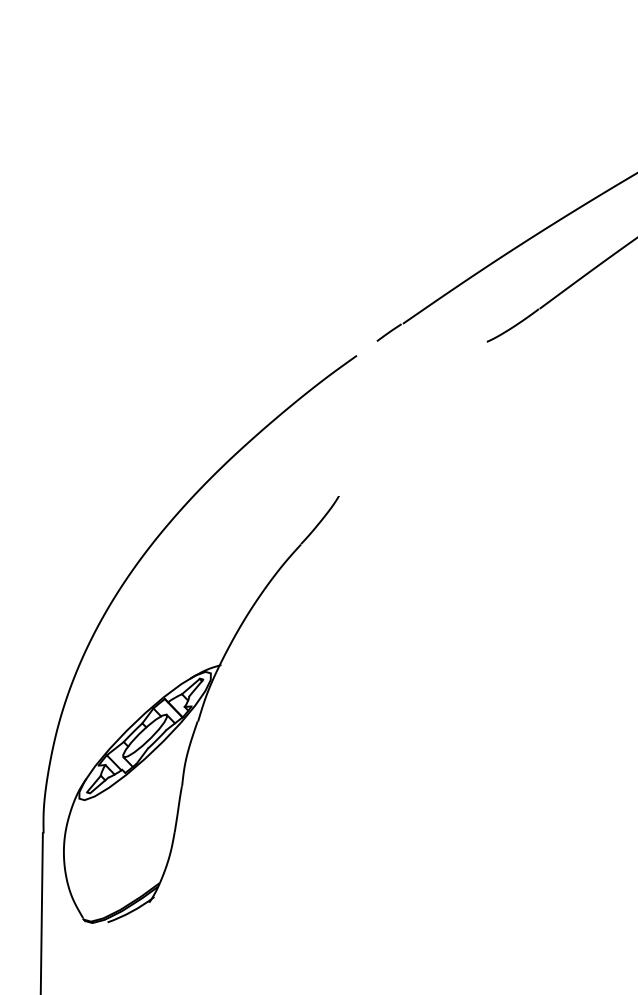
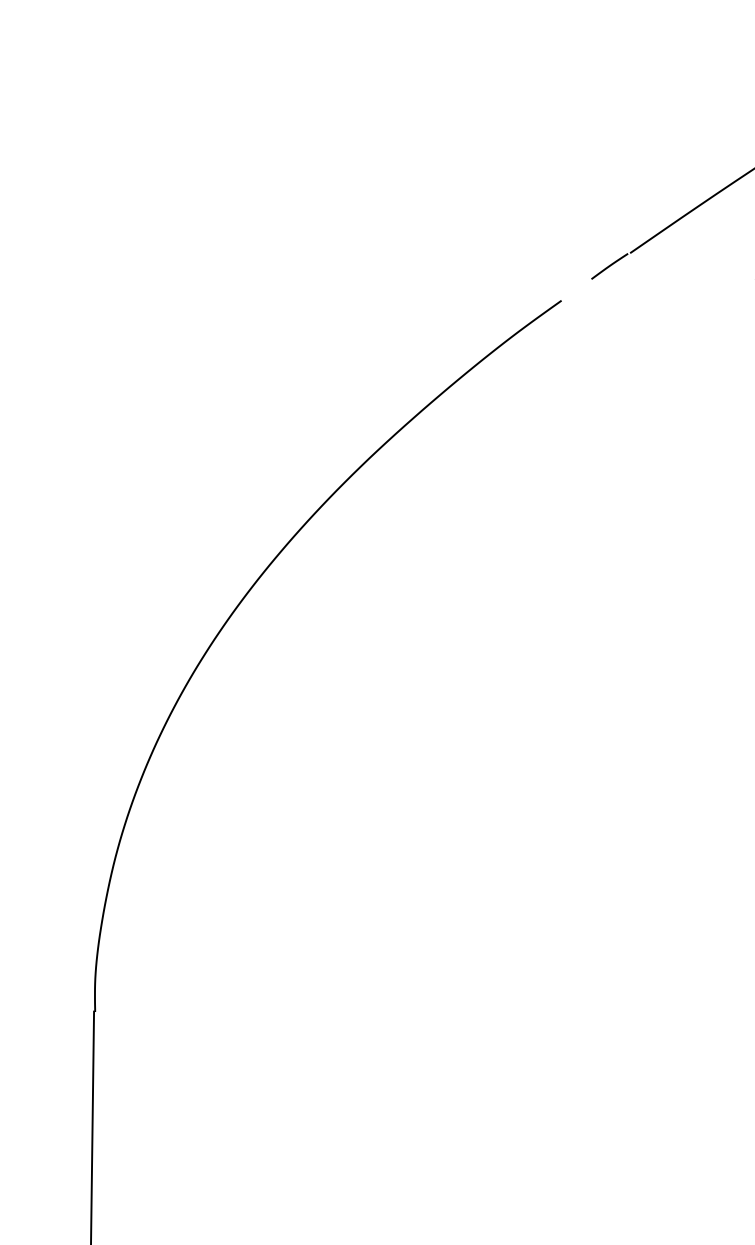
part: (201, 709) -> (330, 827), removed

